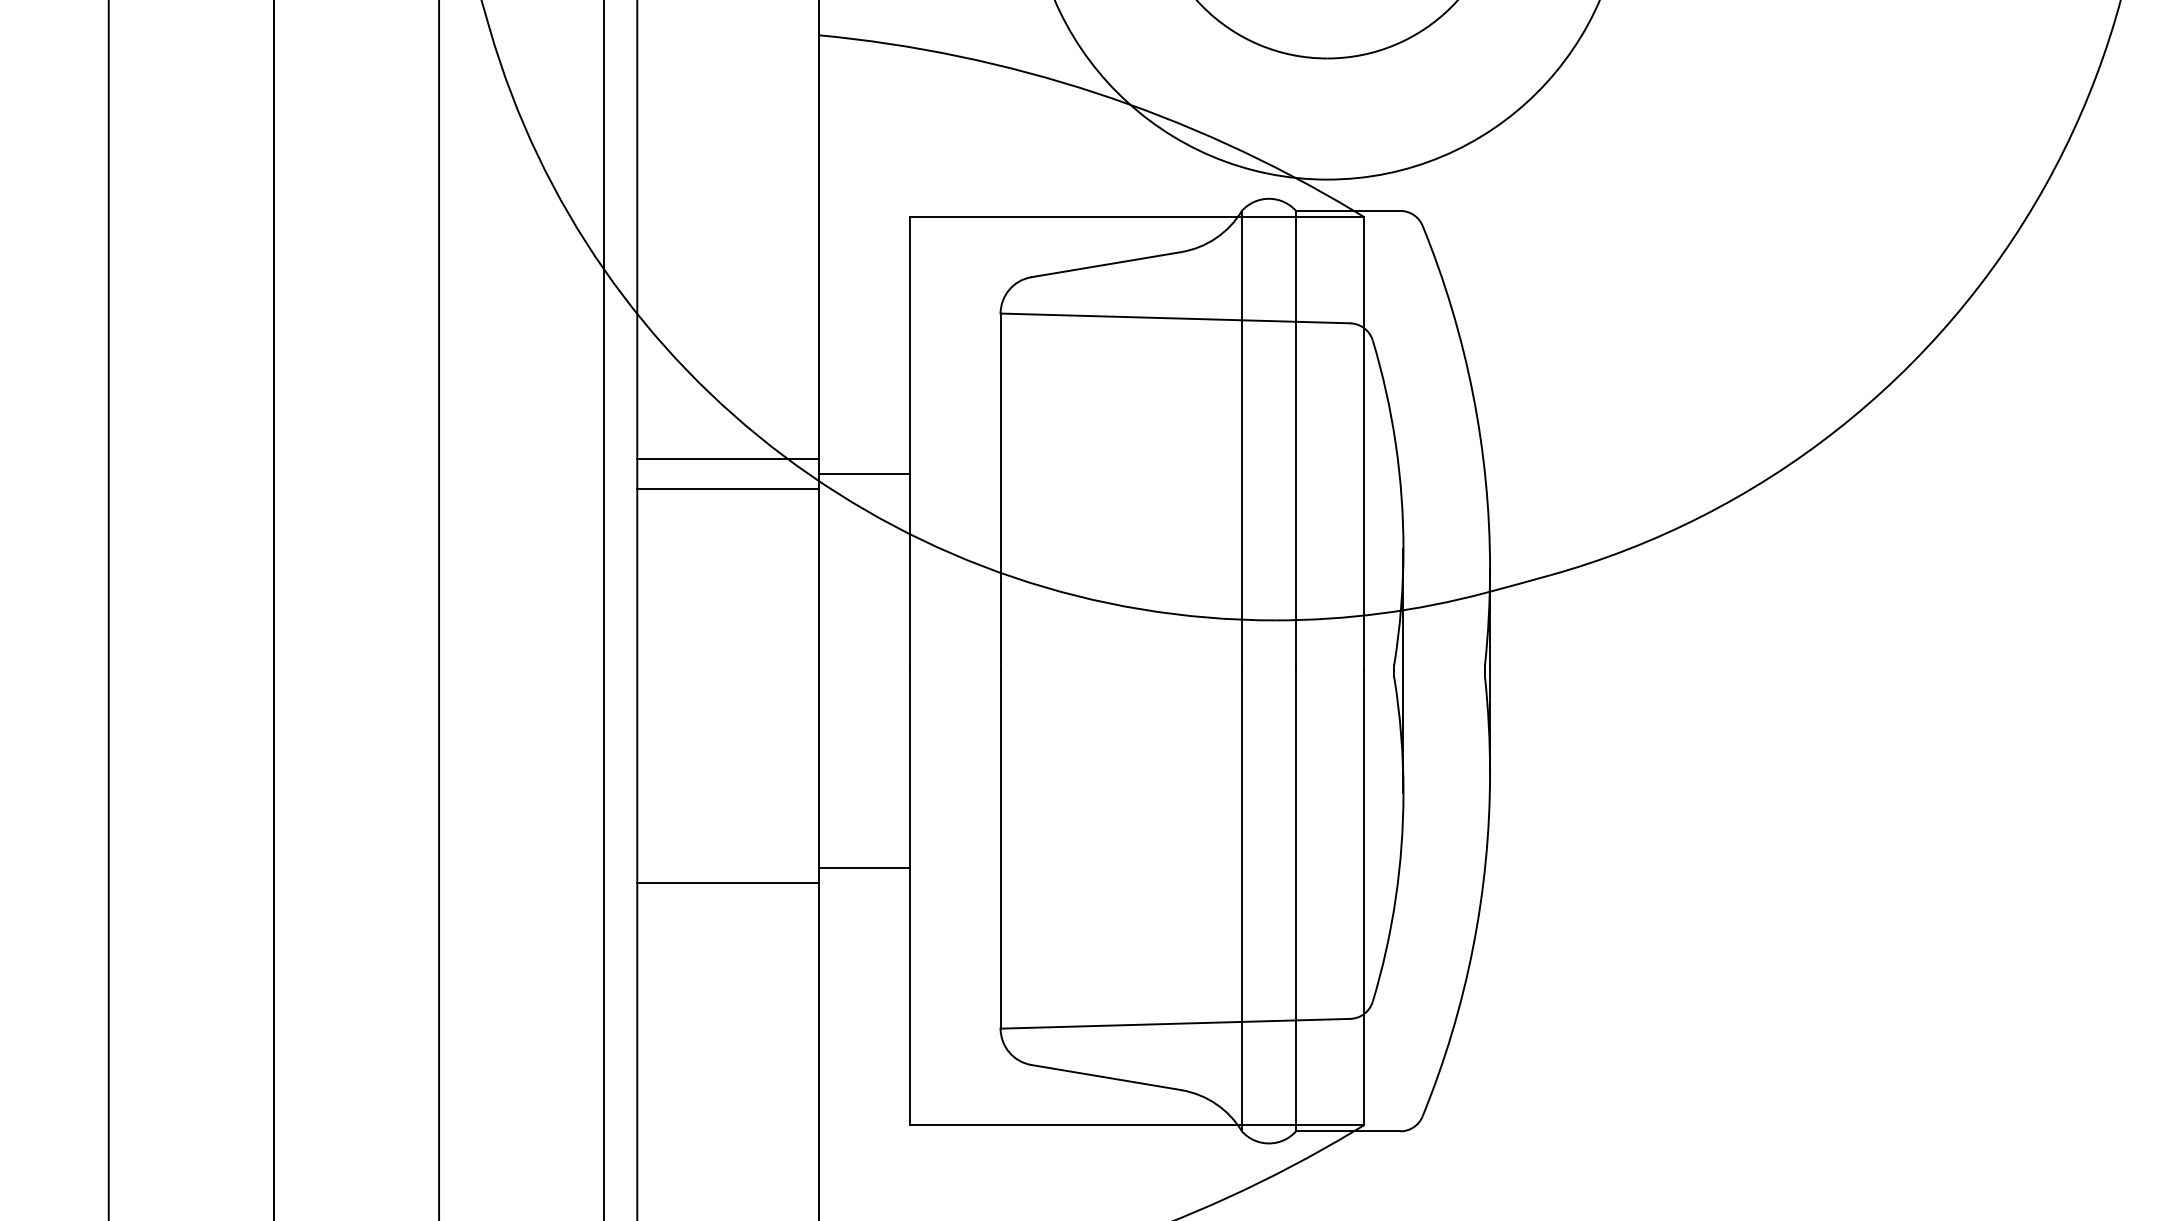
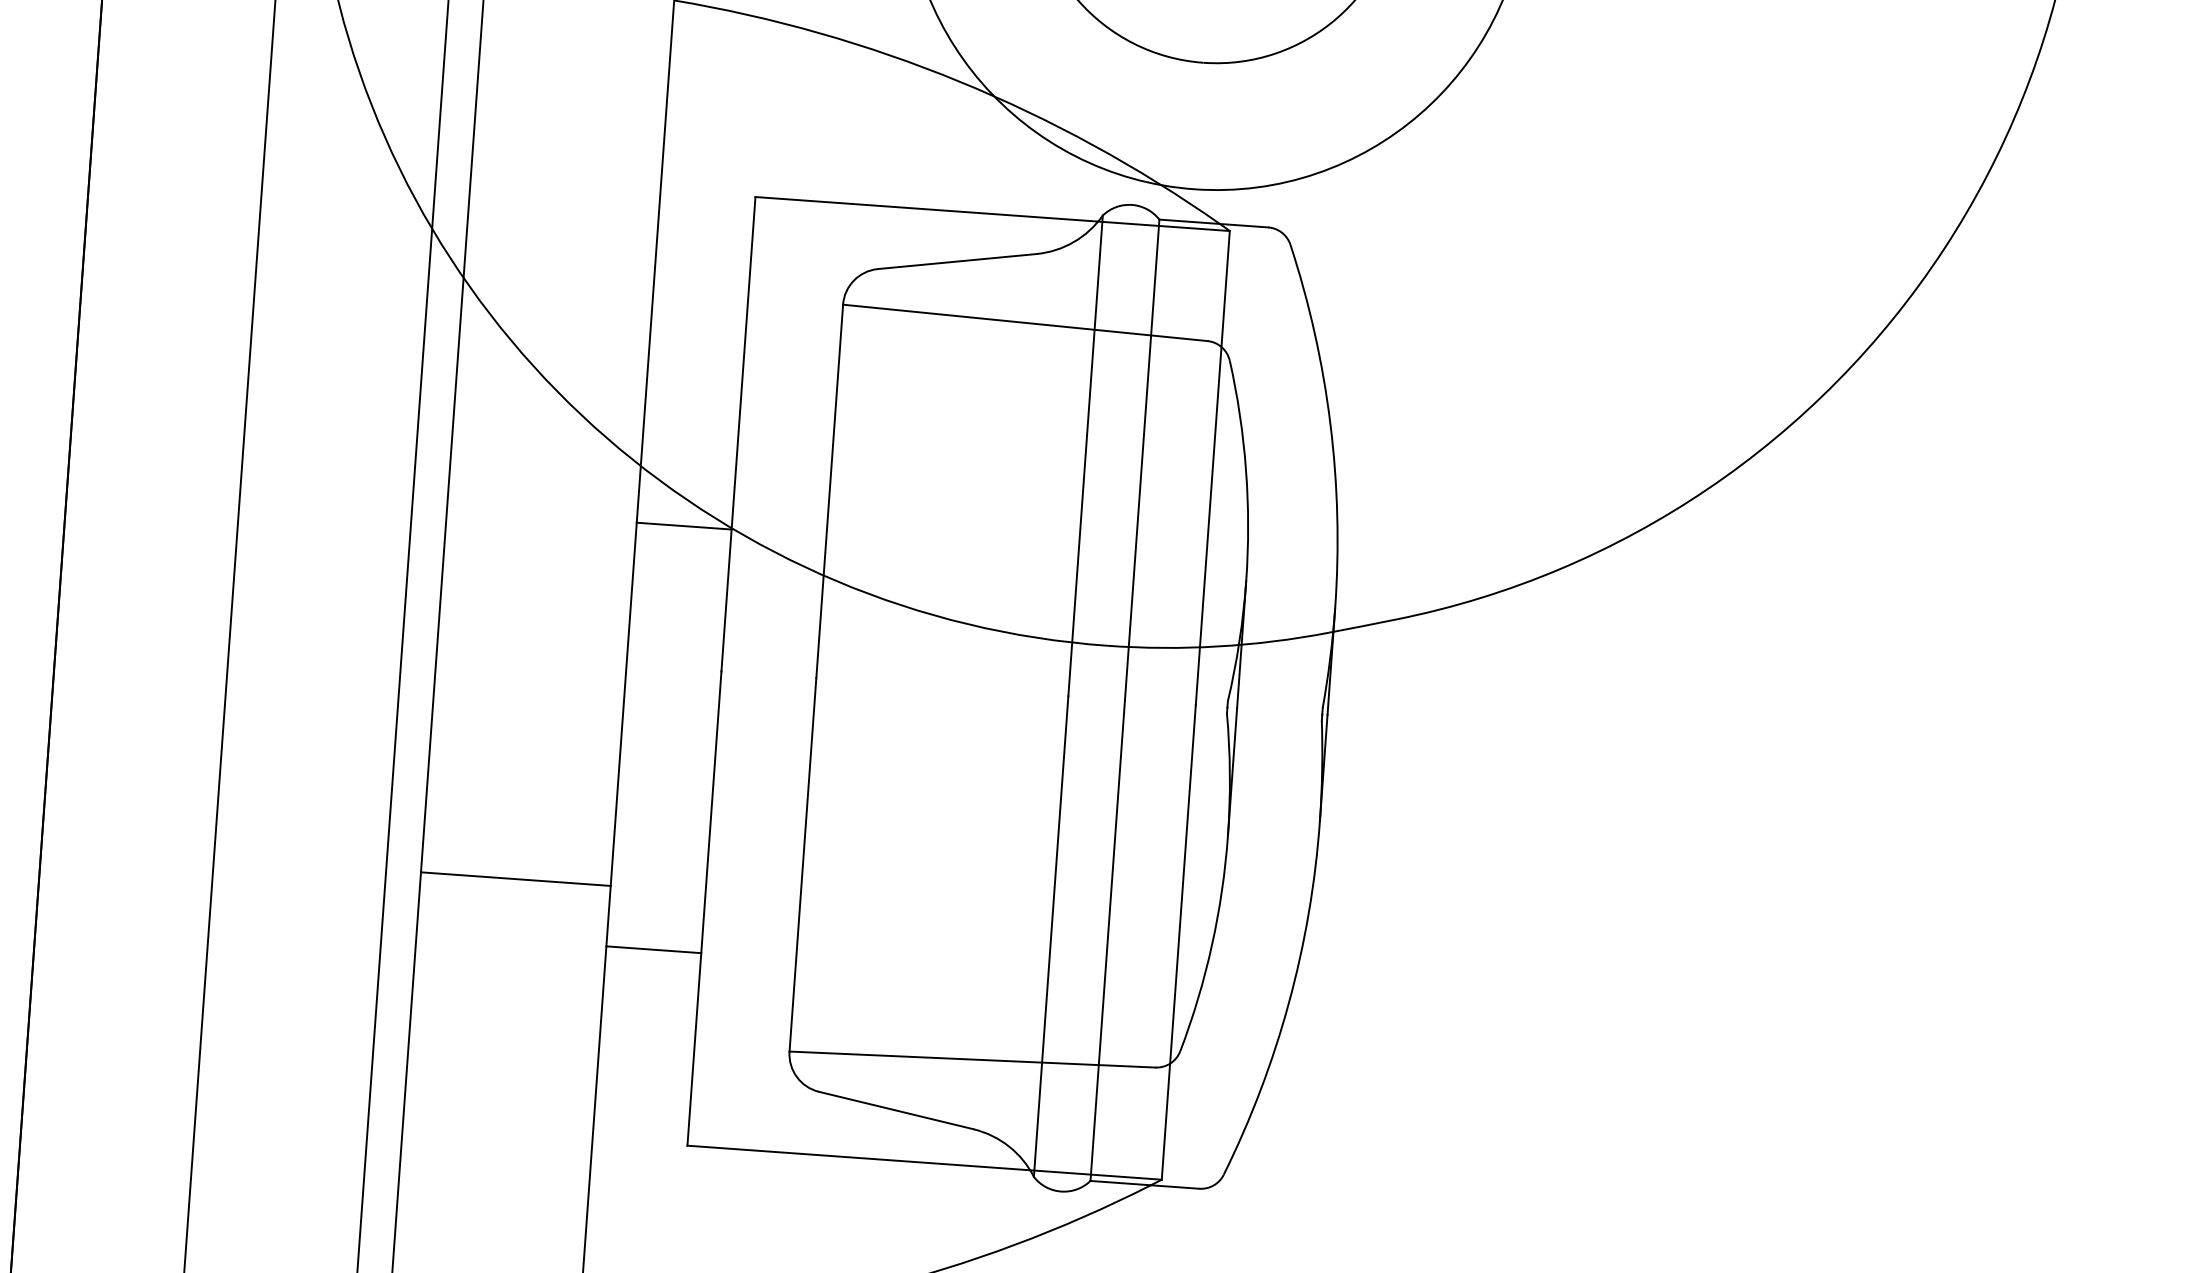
line: (727, 459) -> (546, 436), removed
line: (863, 474) -> (683, 526), moved
line: (727, 489) -> (544, 468), removed
line: (863, 867) -> (652, 949), moved

